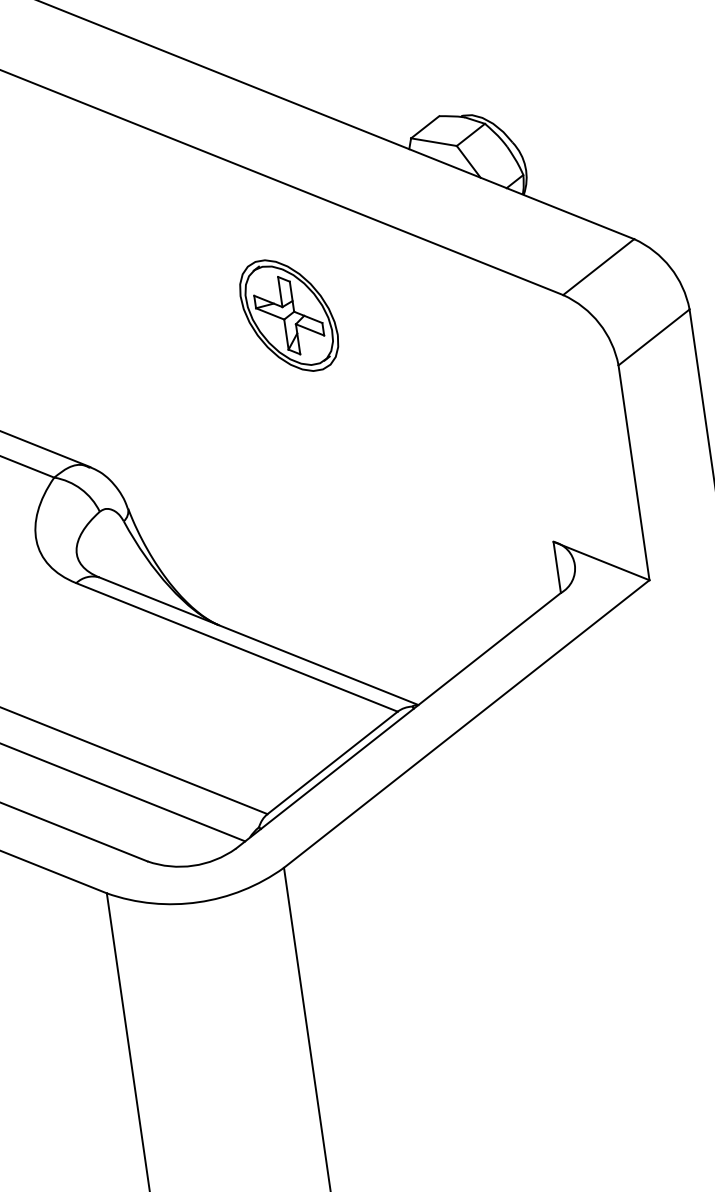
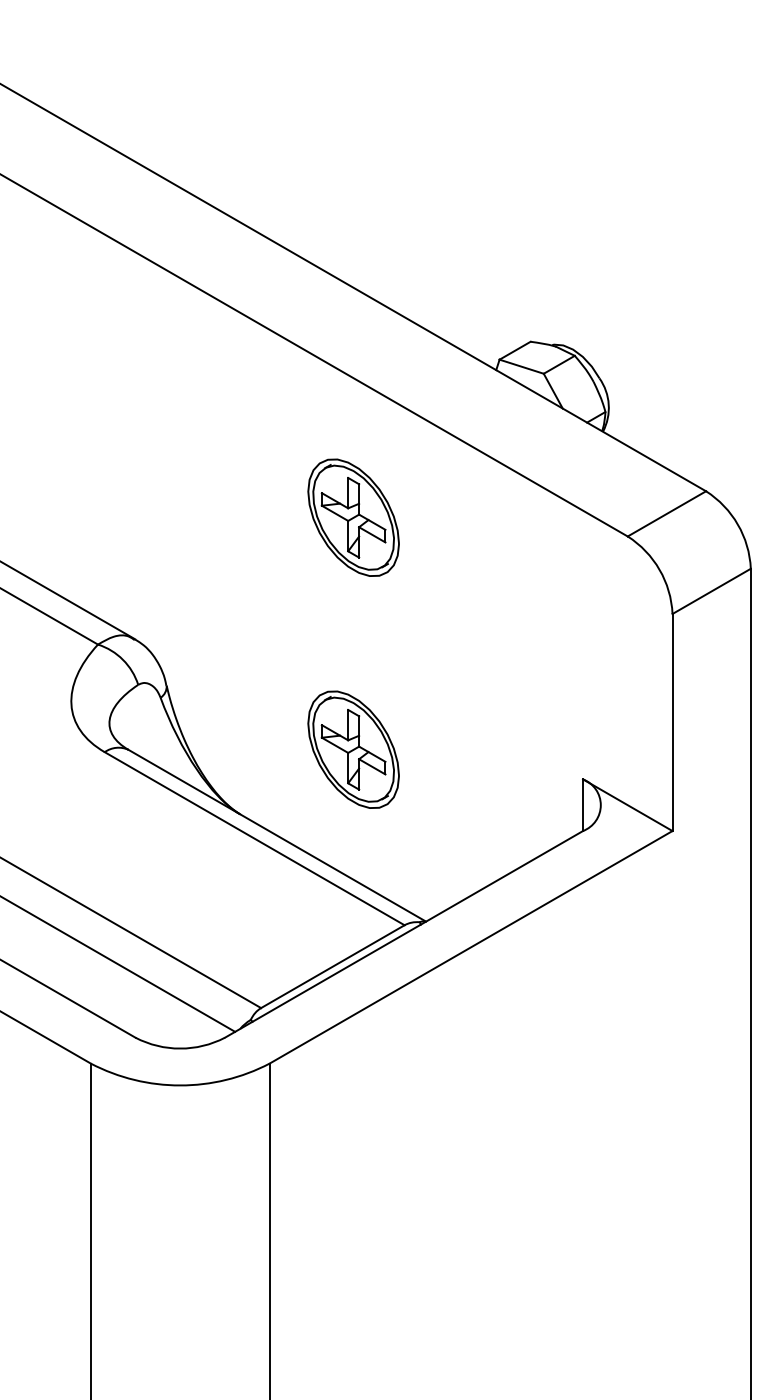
part: (322, 545) -> (353, 749), added

